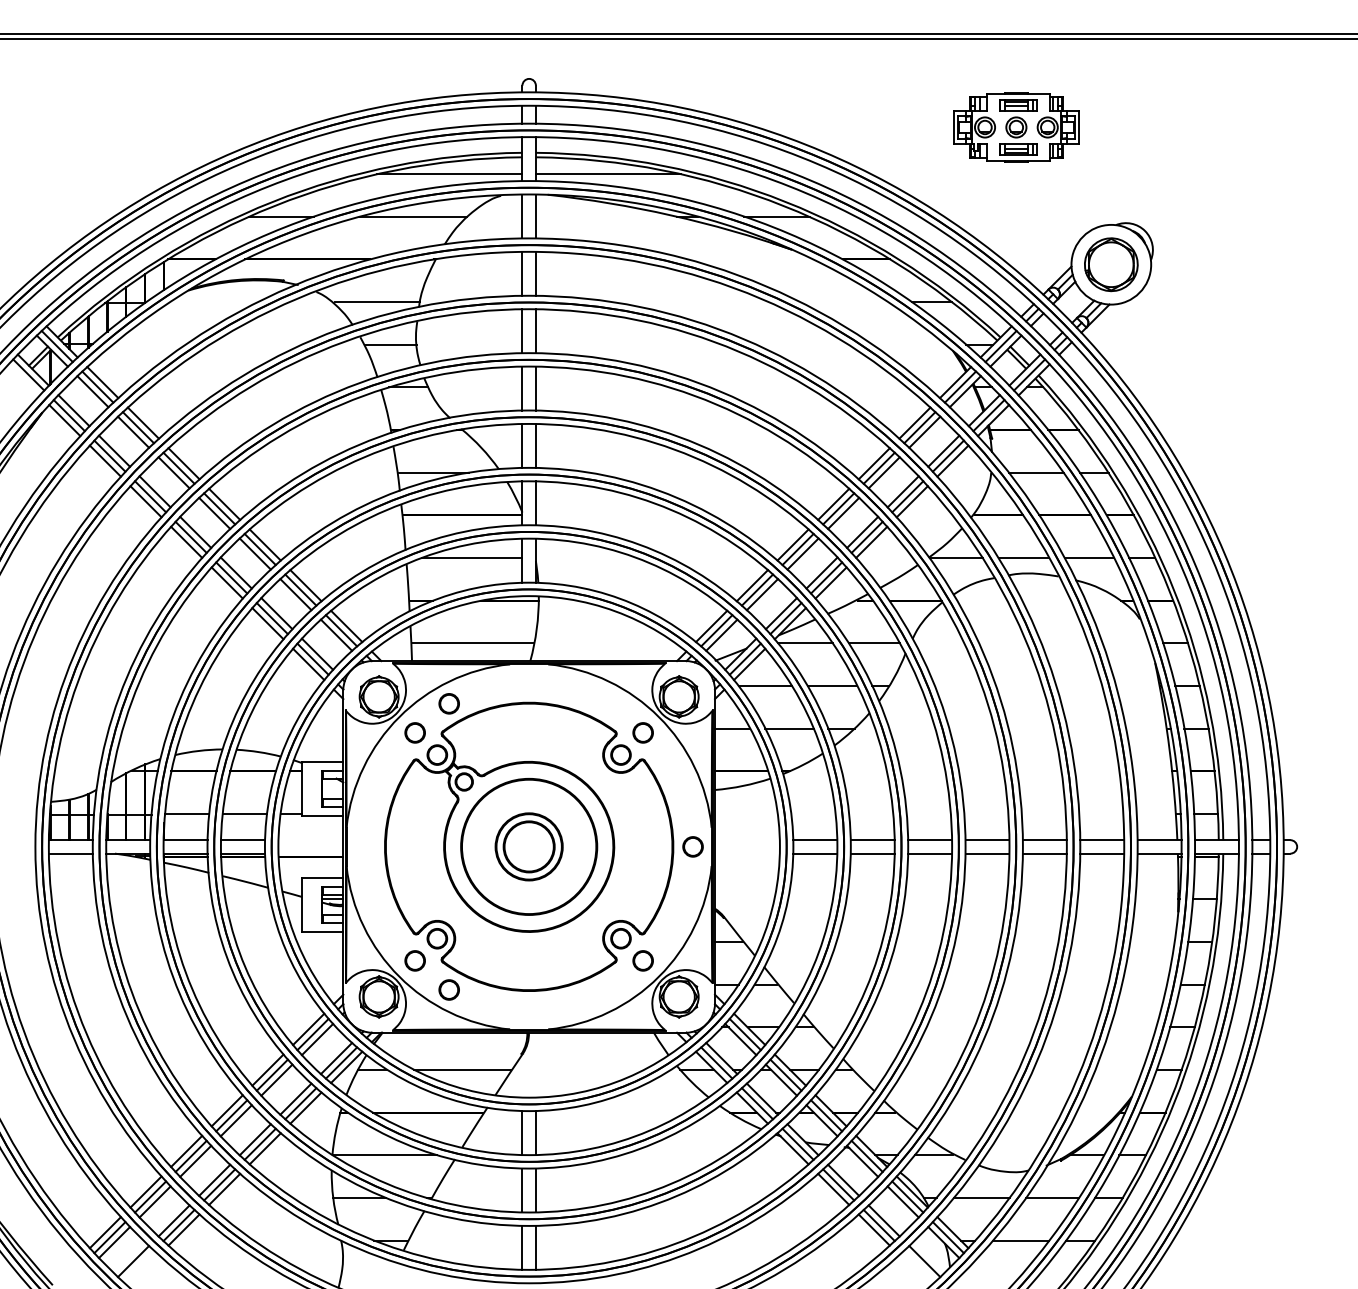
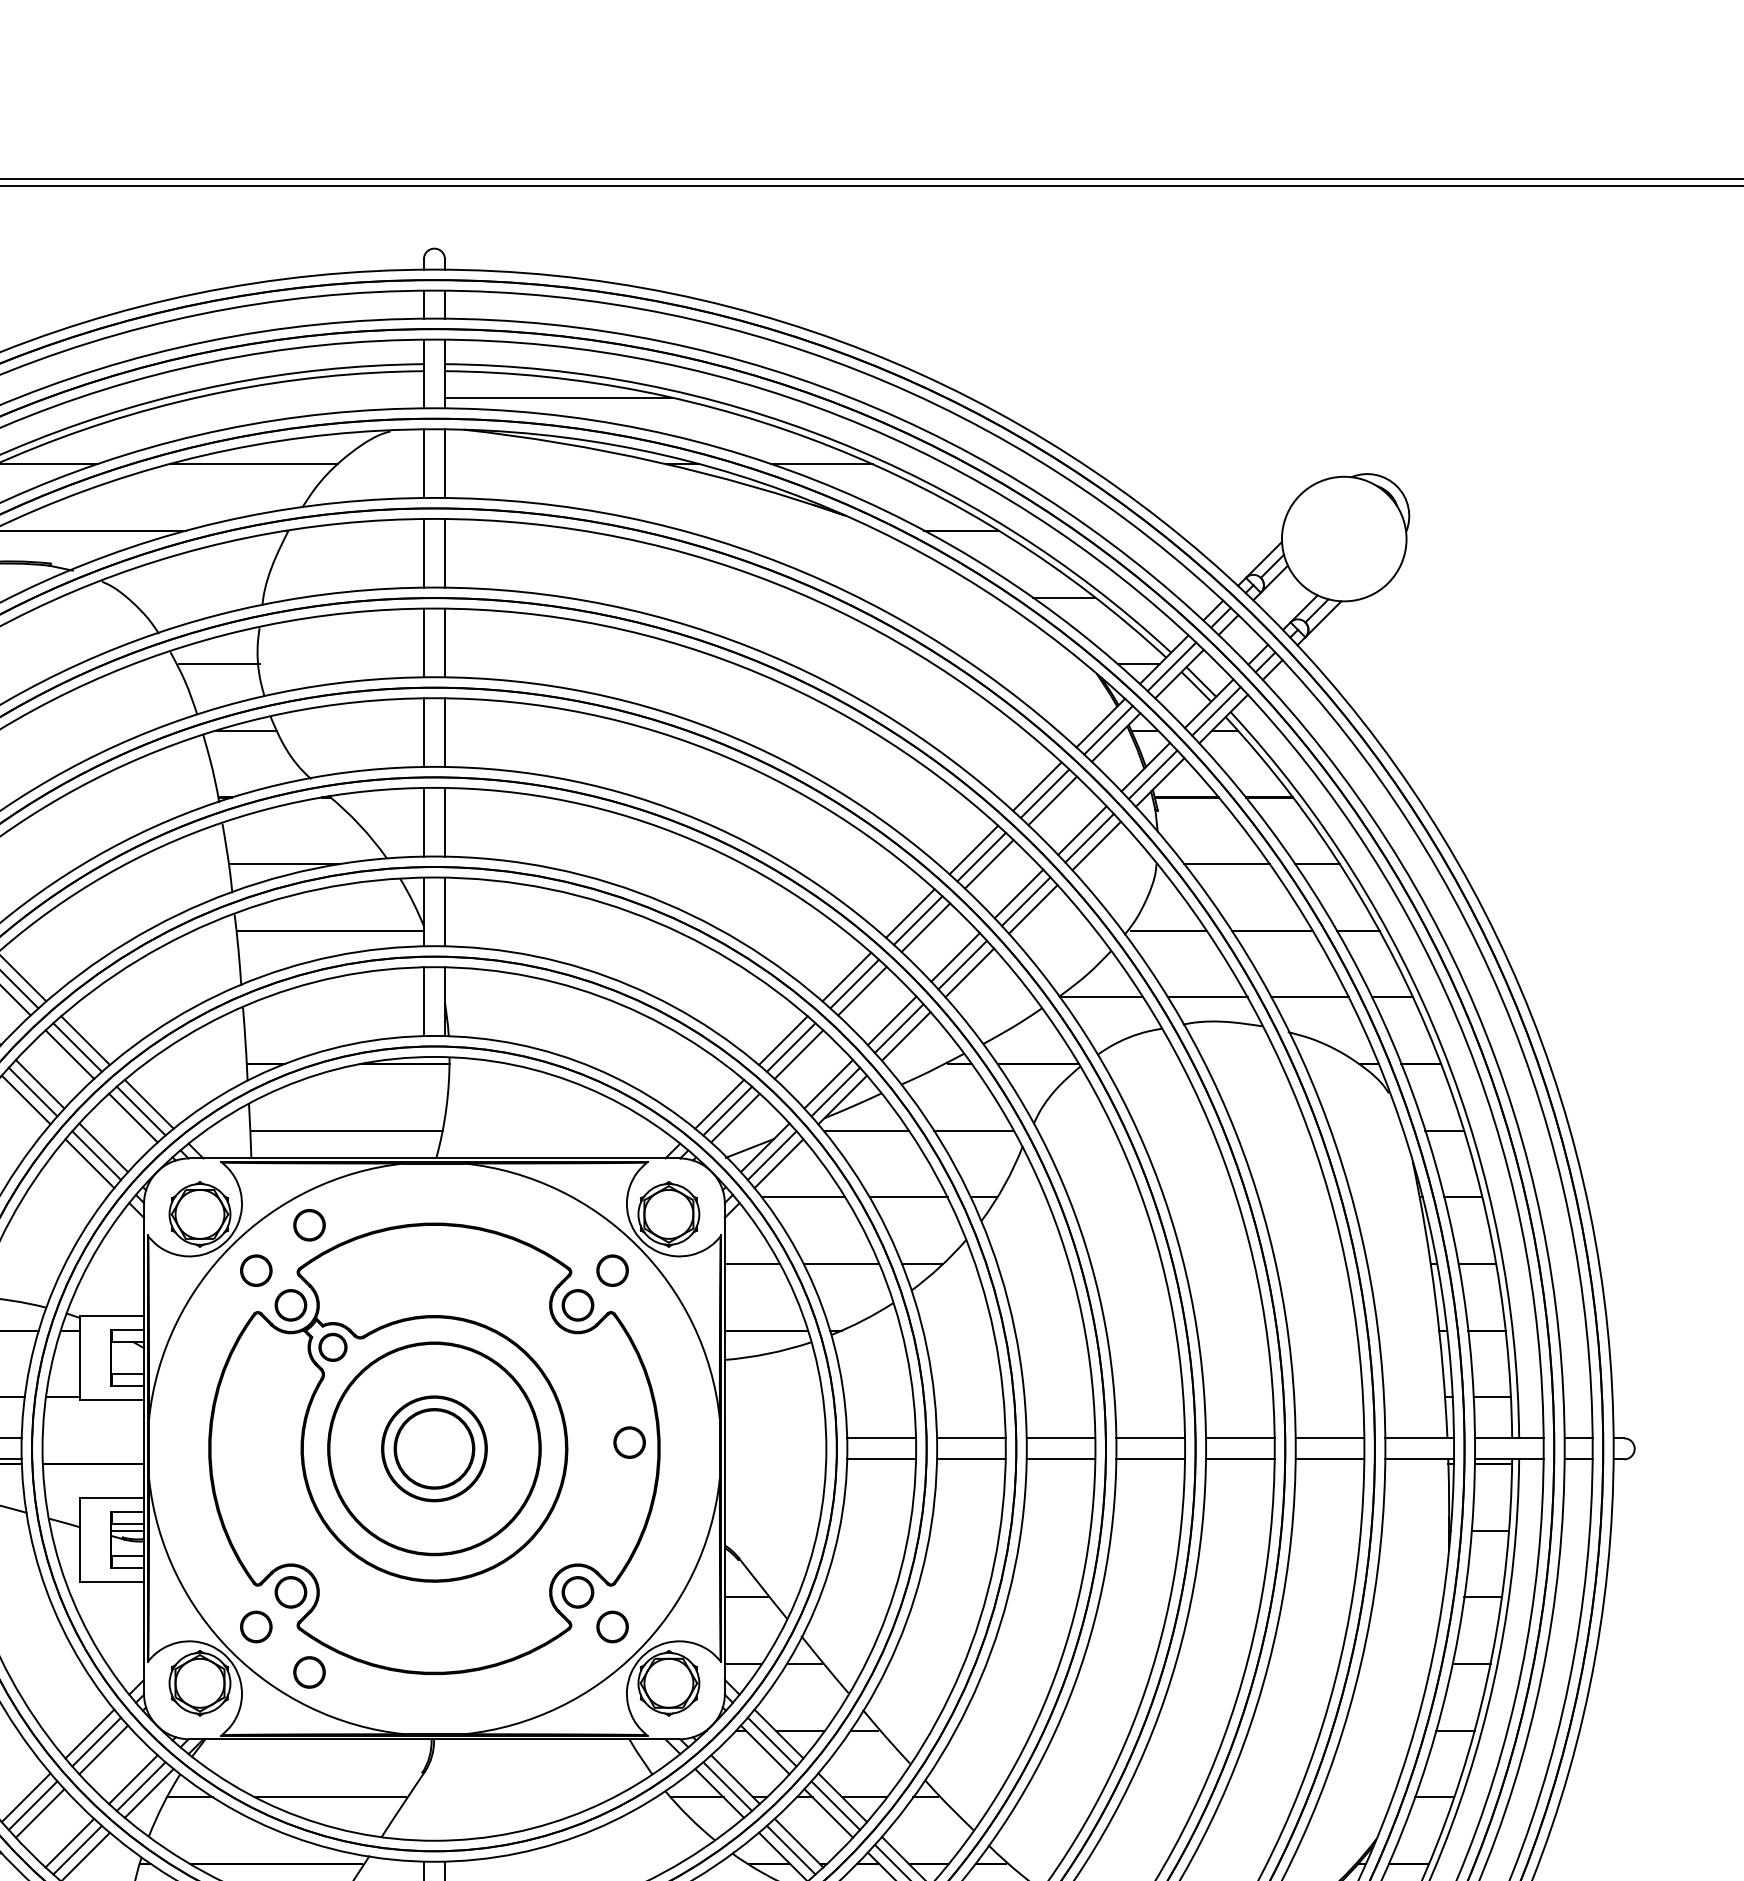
part: (1016, 127) -> (1196, 324), removed
line: (449, 174) -> (309, 398), removed
part: (1111, 264) -> (1344, 538), removed
line: (376, 302) -> (195, 598), removed
line: (471, 558) -> (344, 998), removed
circle: (692, 846) -> (628, 1441), moved

